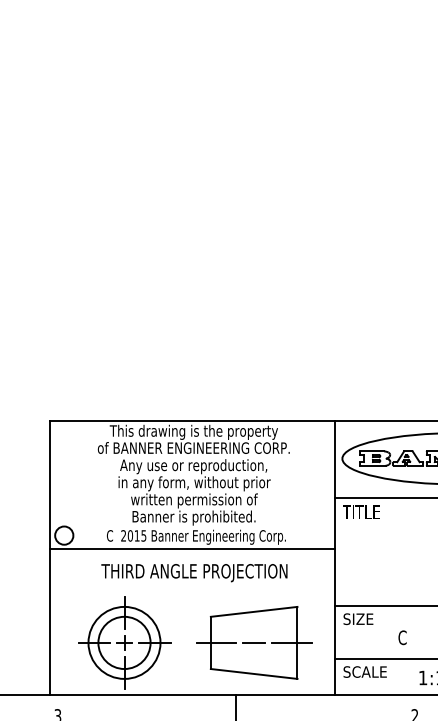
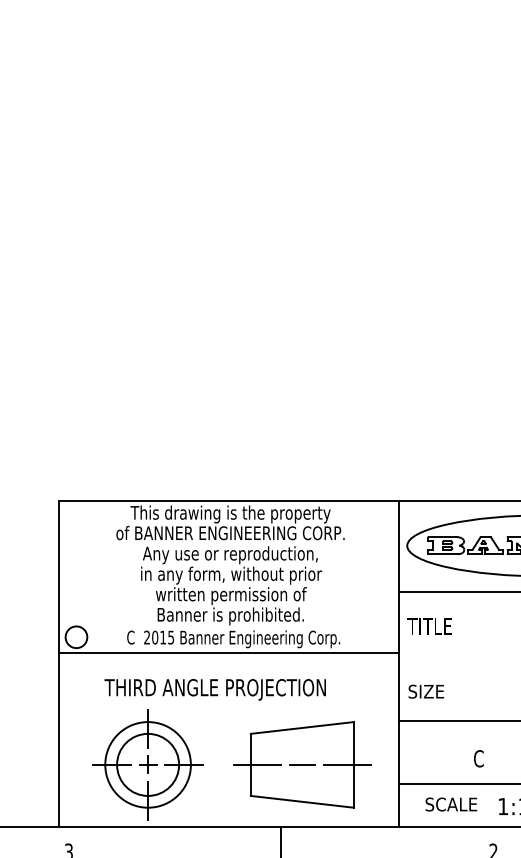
text: (361, 512) -> (429, 626), moved
text: (193, 572) -> (214, 689), moved
text: (357, 619) -> (425, 691), moved
text: (365, 672) -> (451, 804), moved

